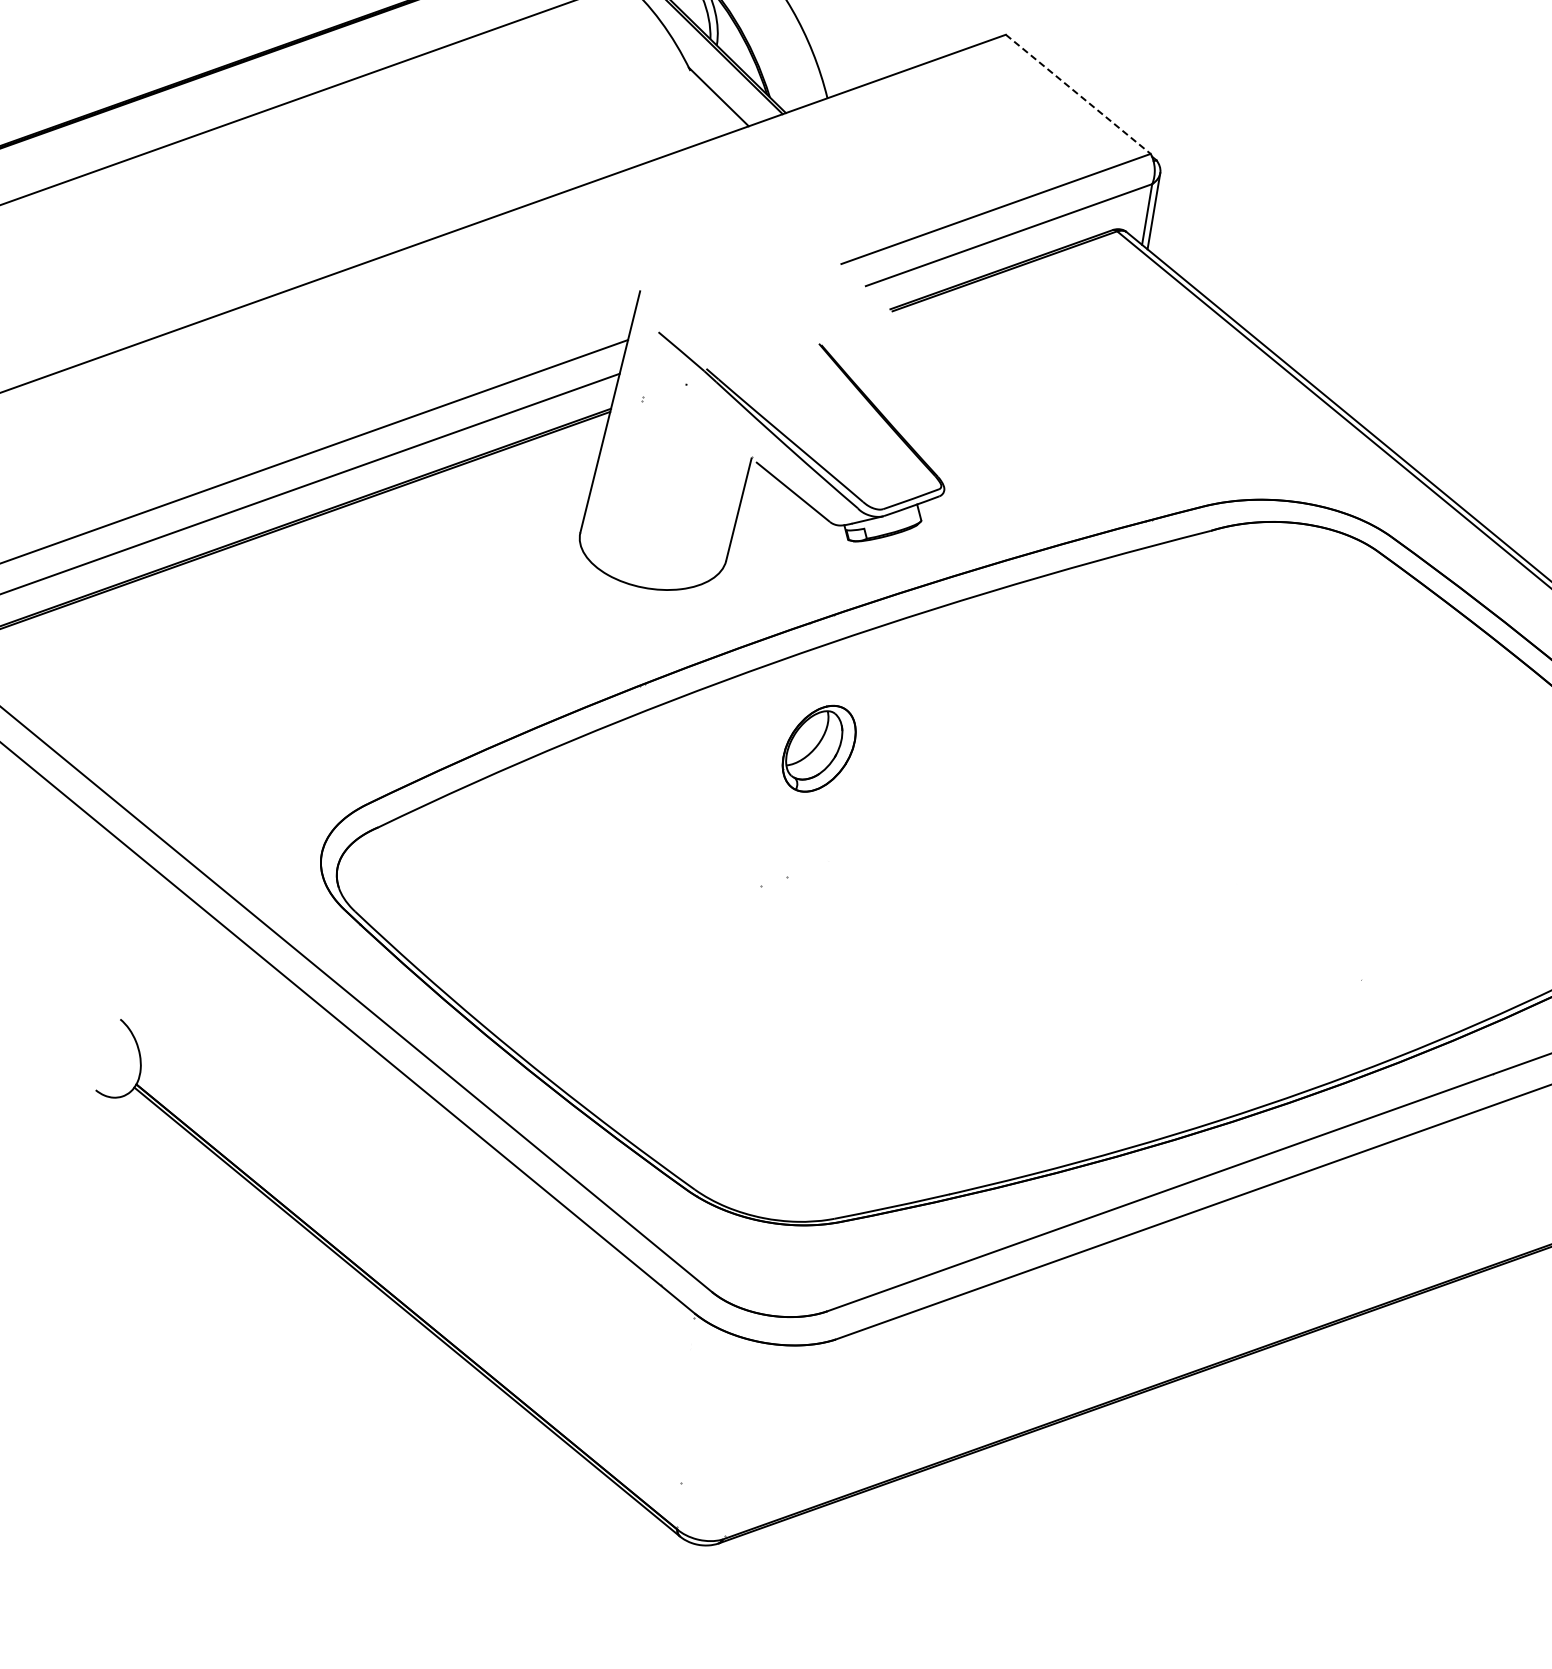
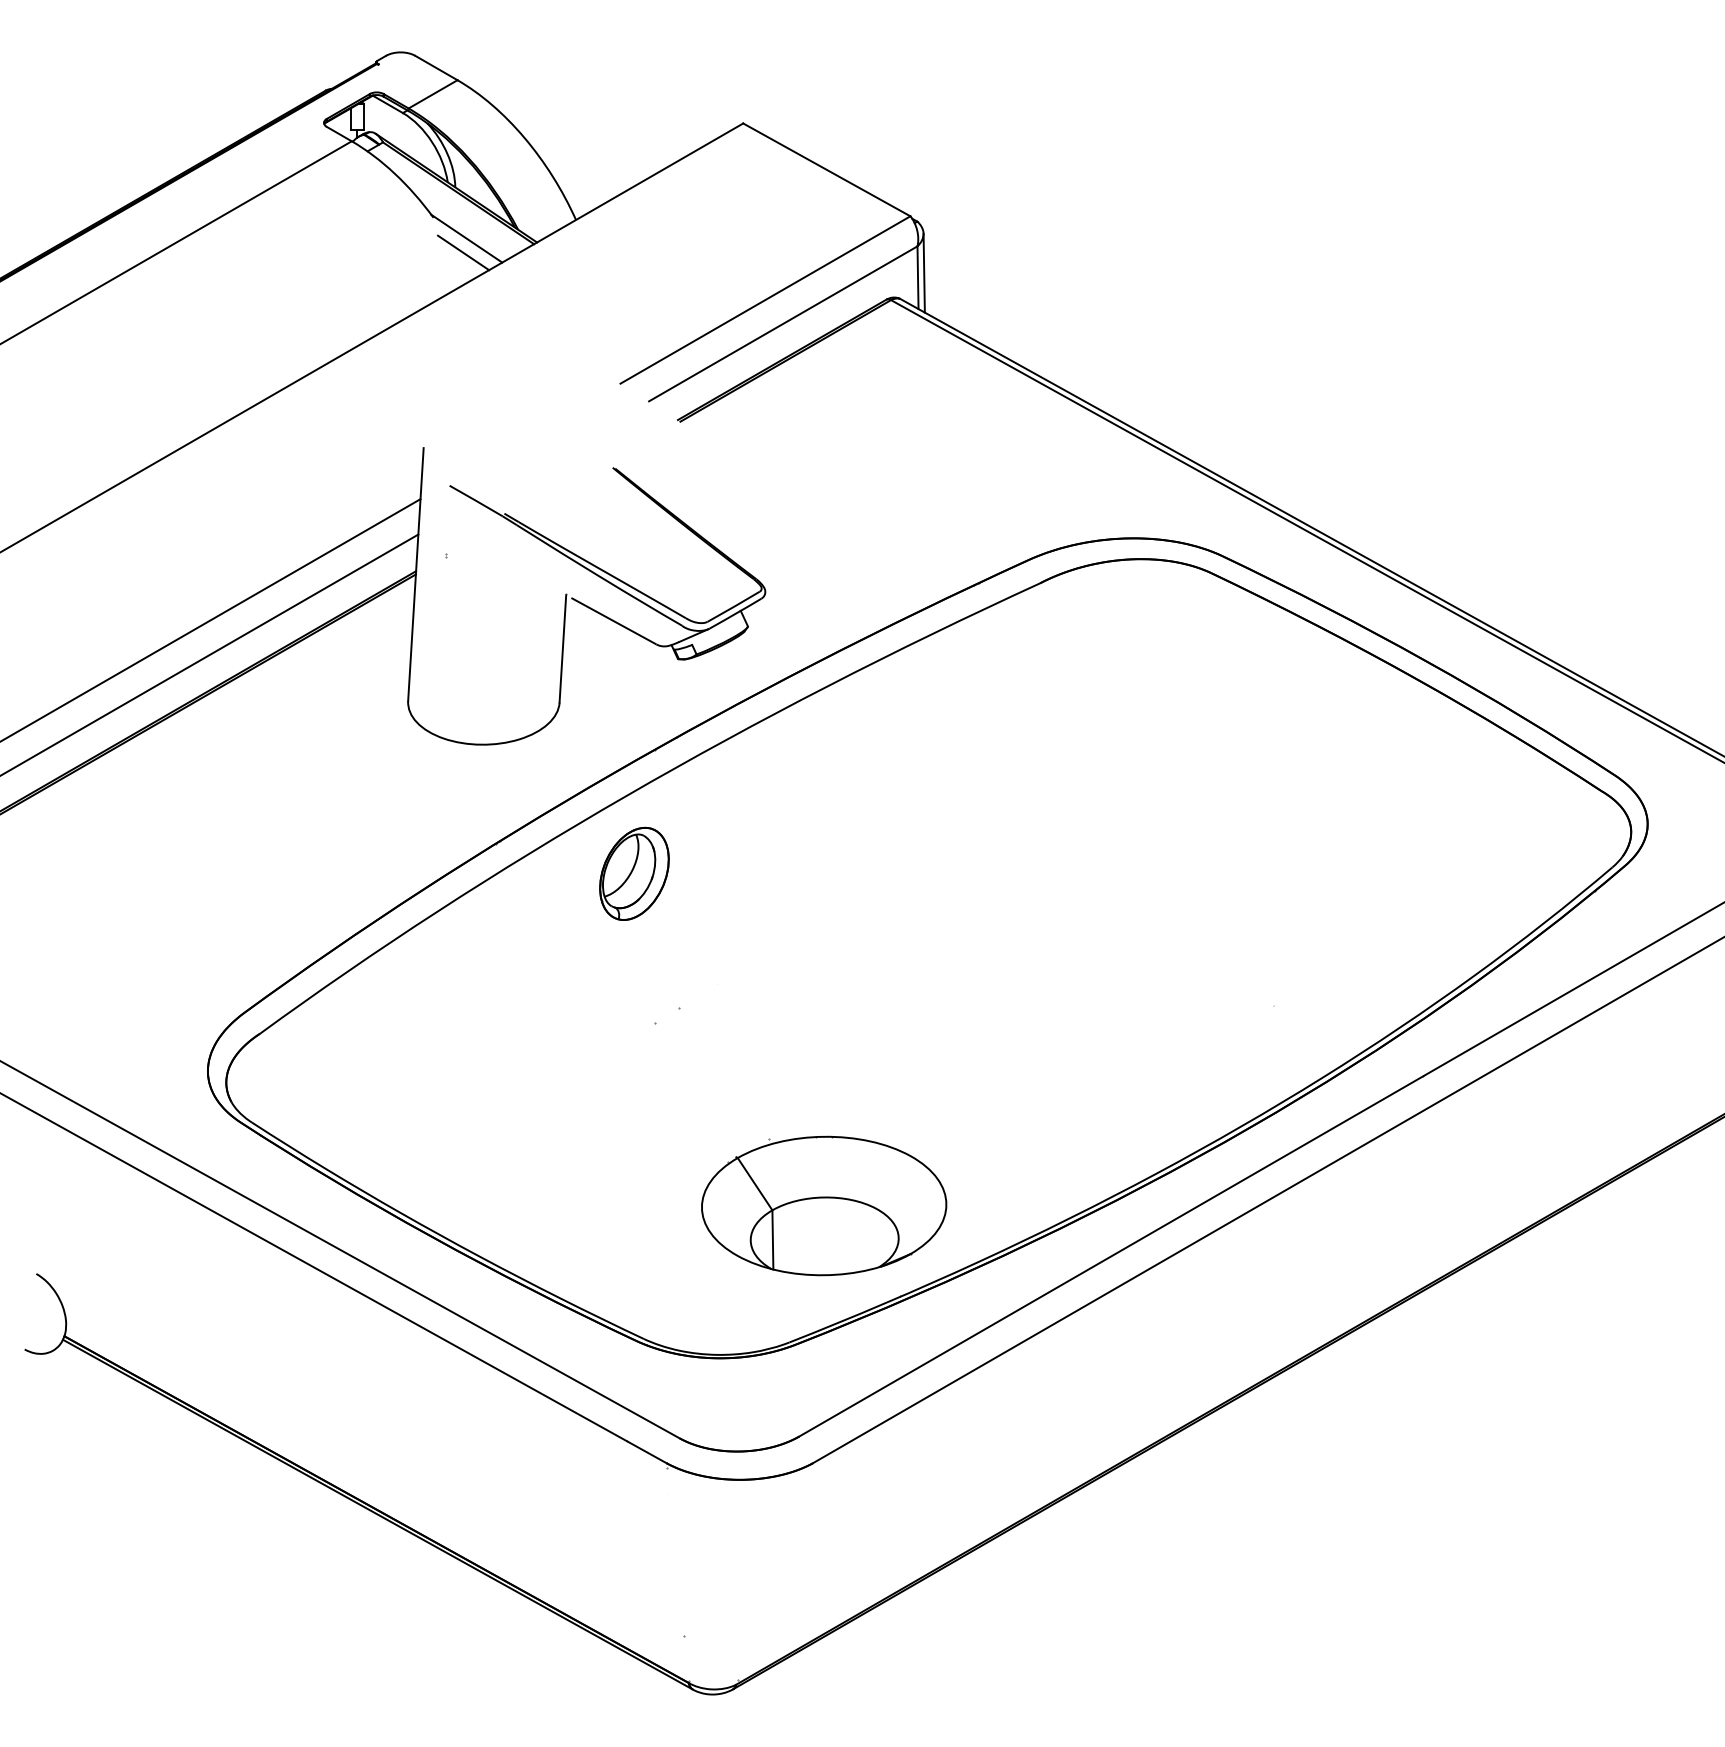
line: (1078, 93) -> (826, 169), dashed -> solid
line: (713, 109) -> (463, 252), added
part: (819, 748) -> (634, 873), moved
part: (892, 1092) -> (824, 1205), added

